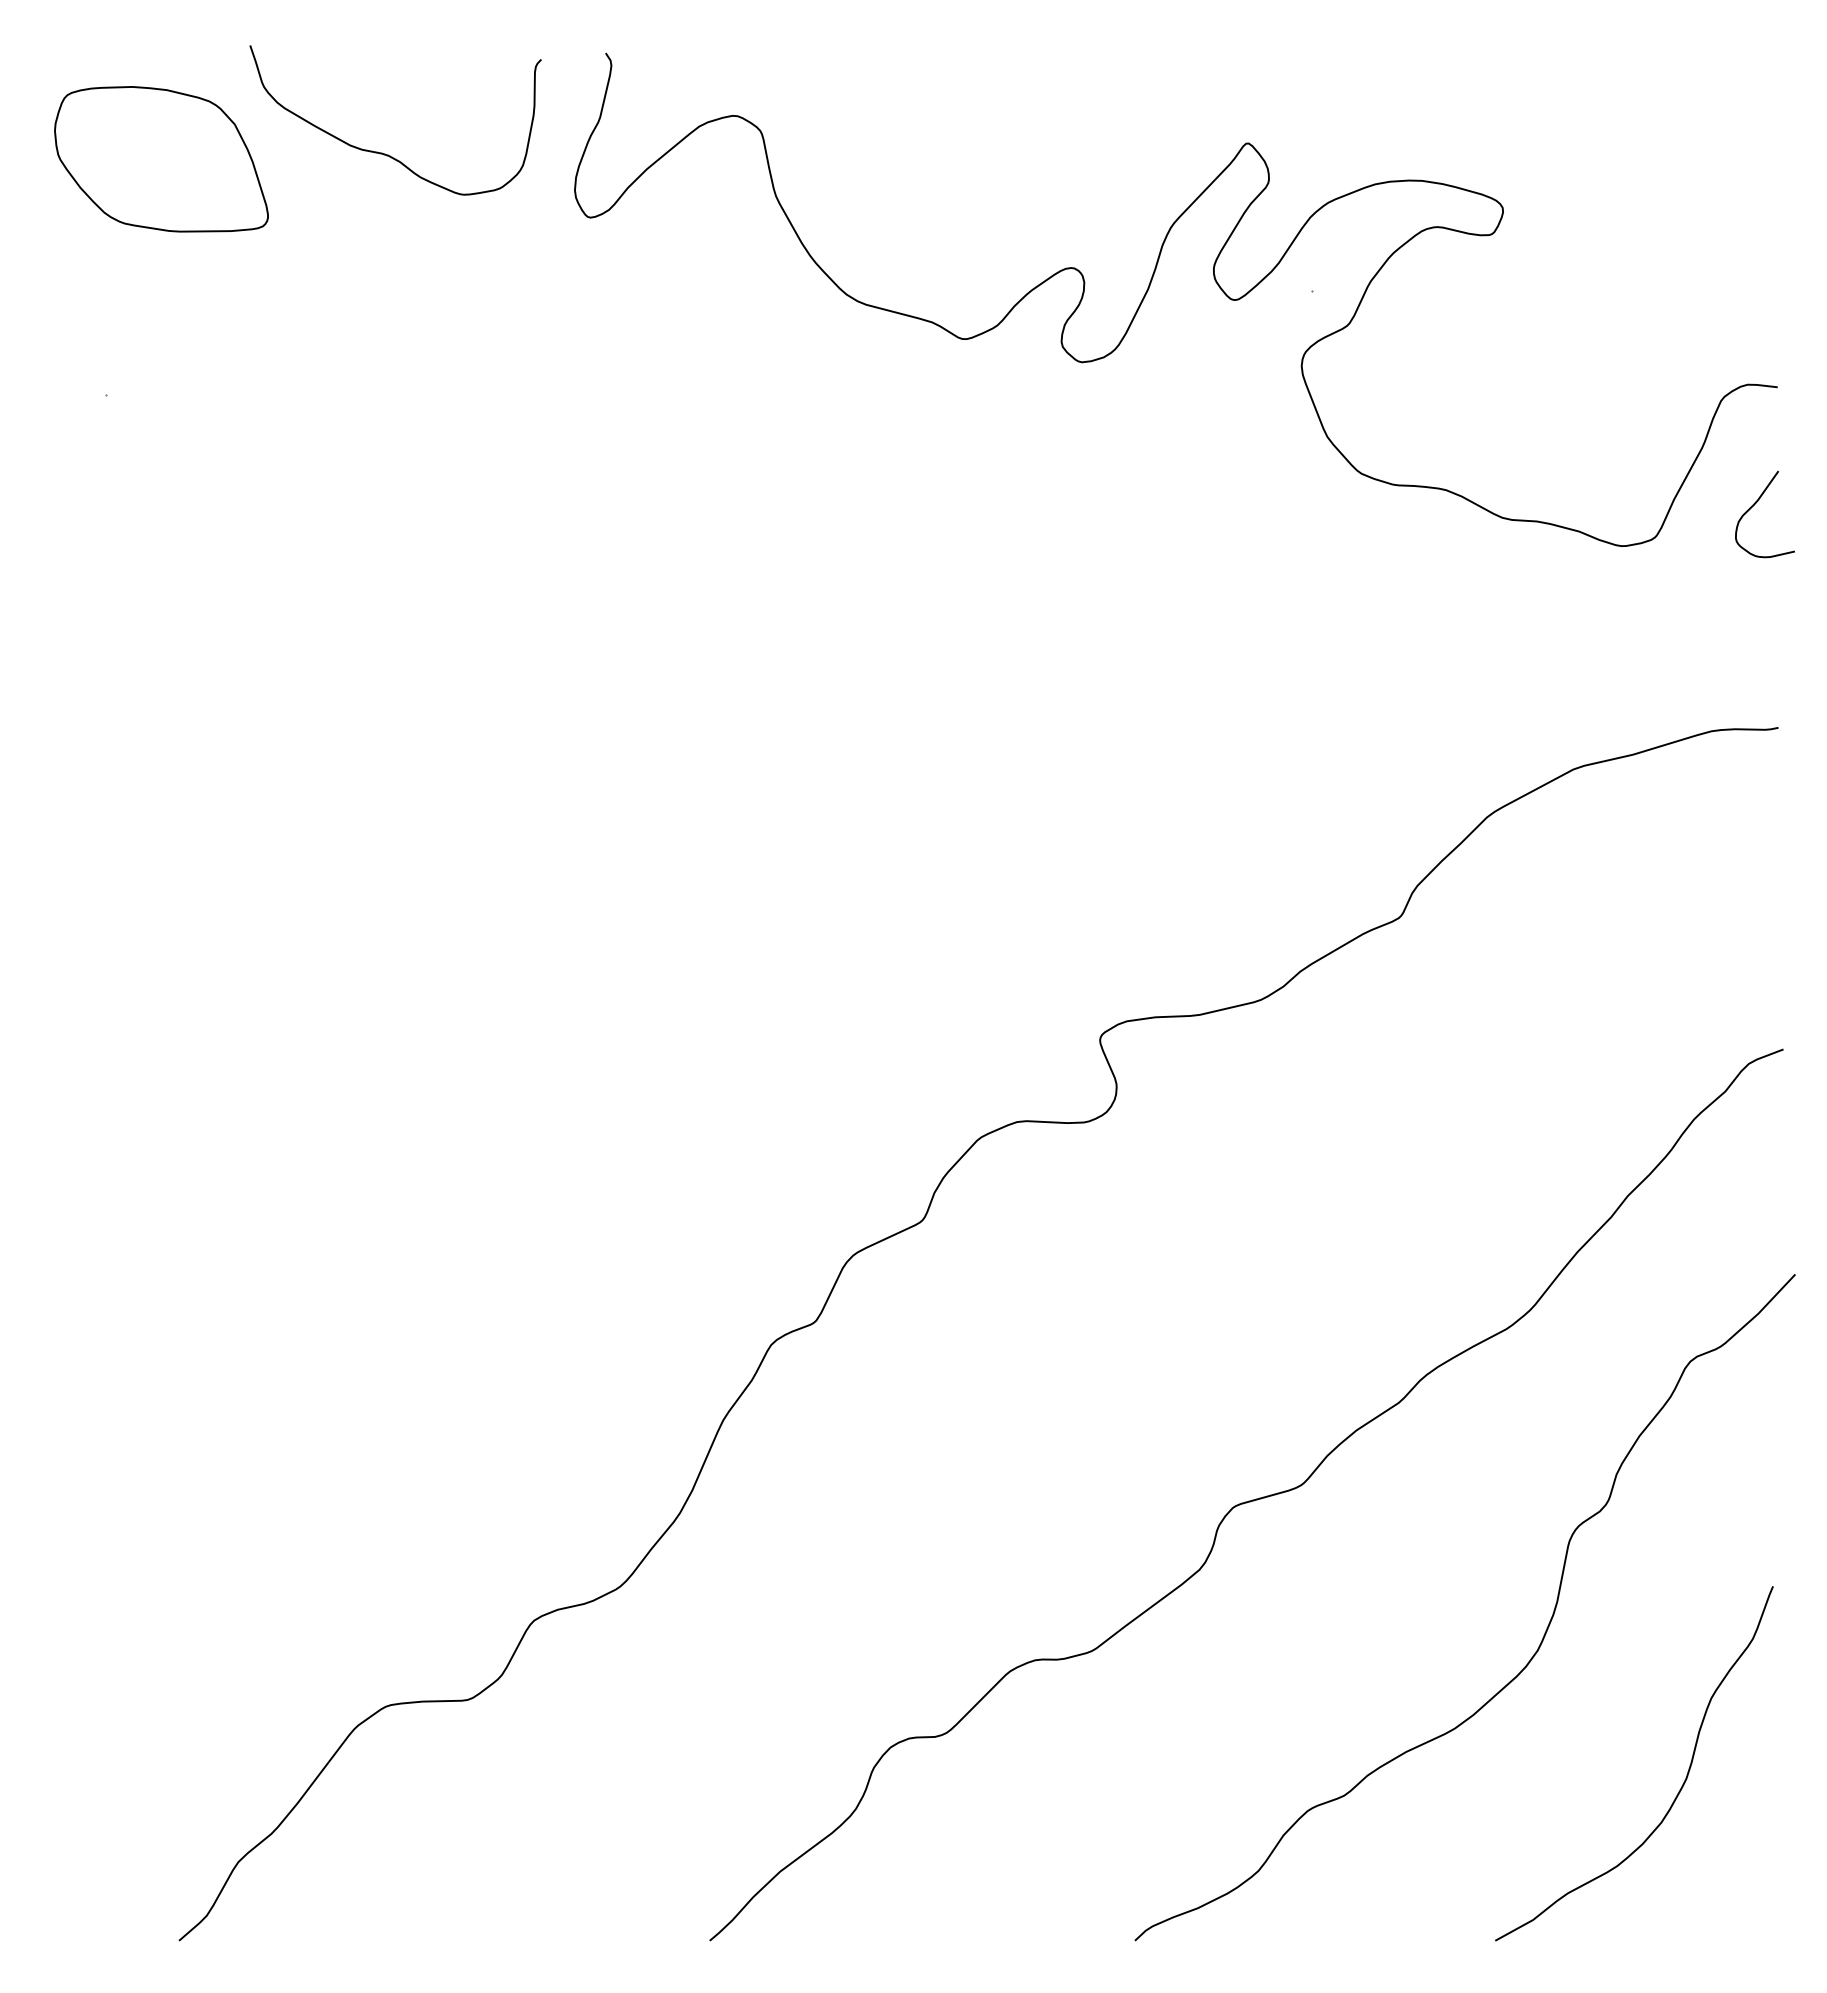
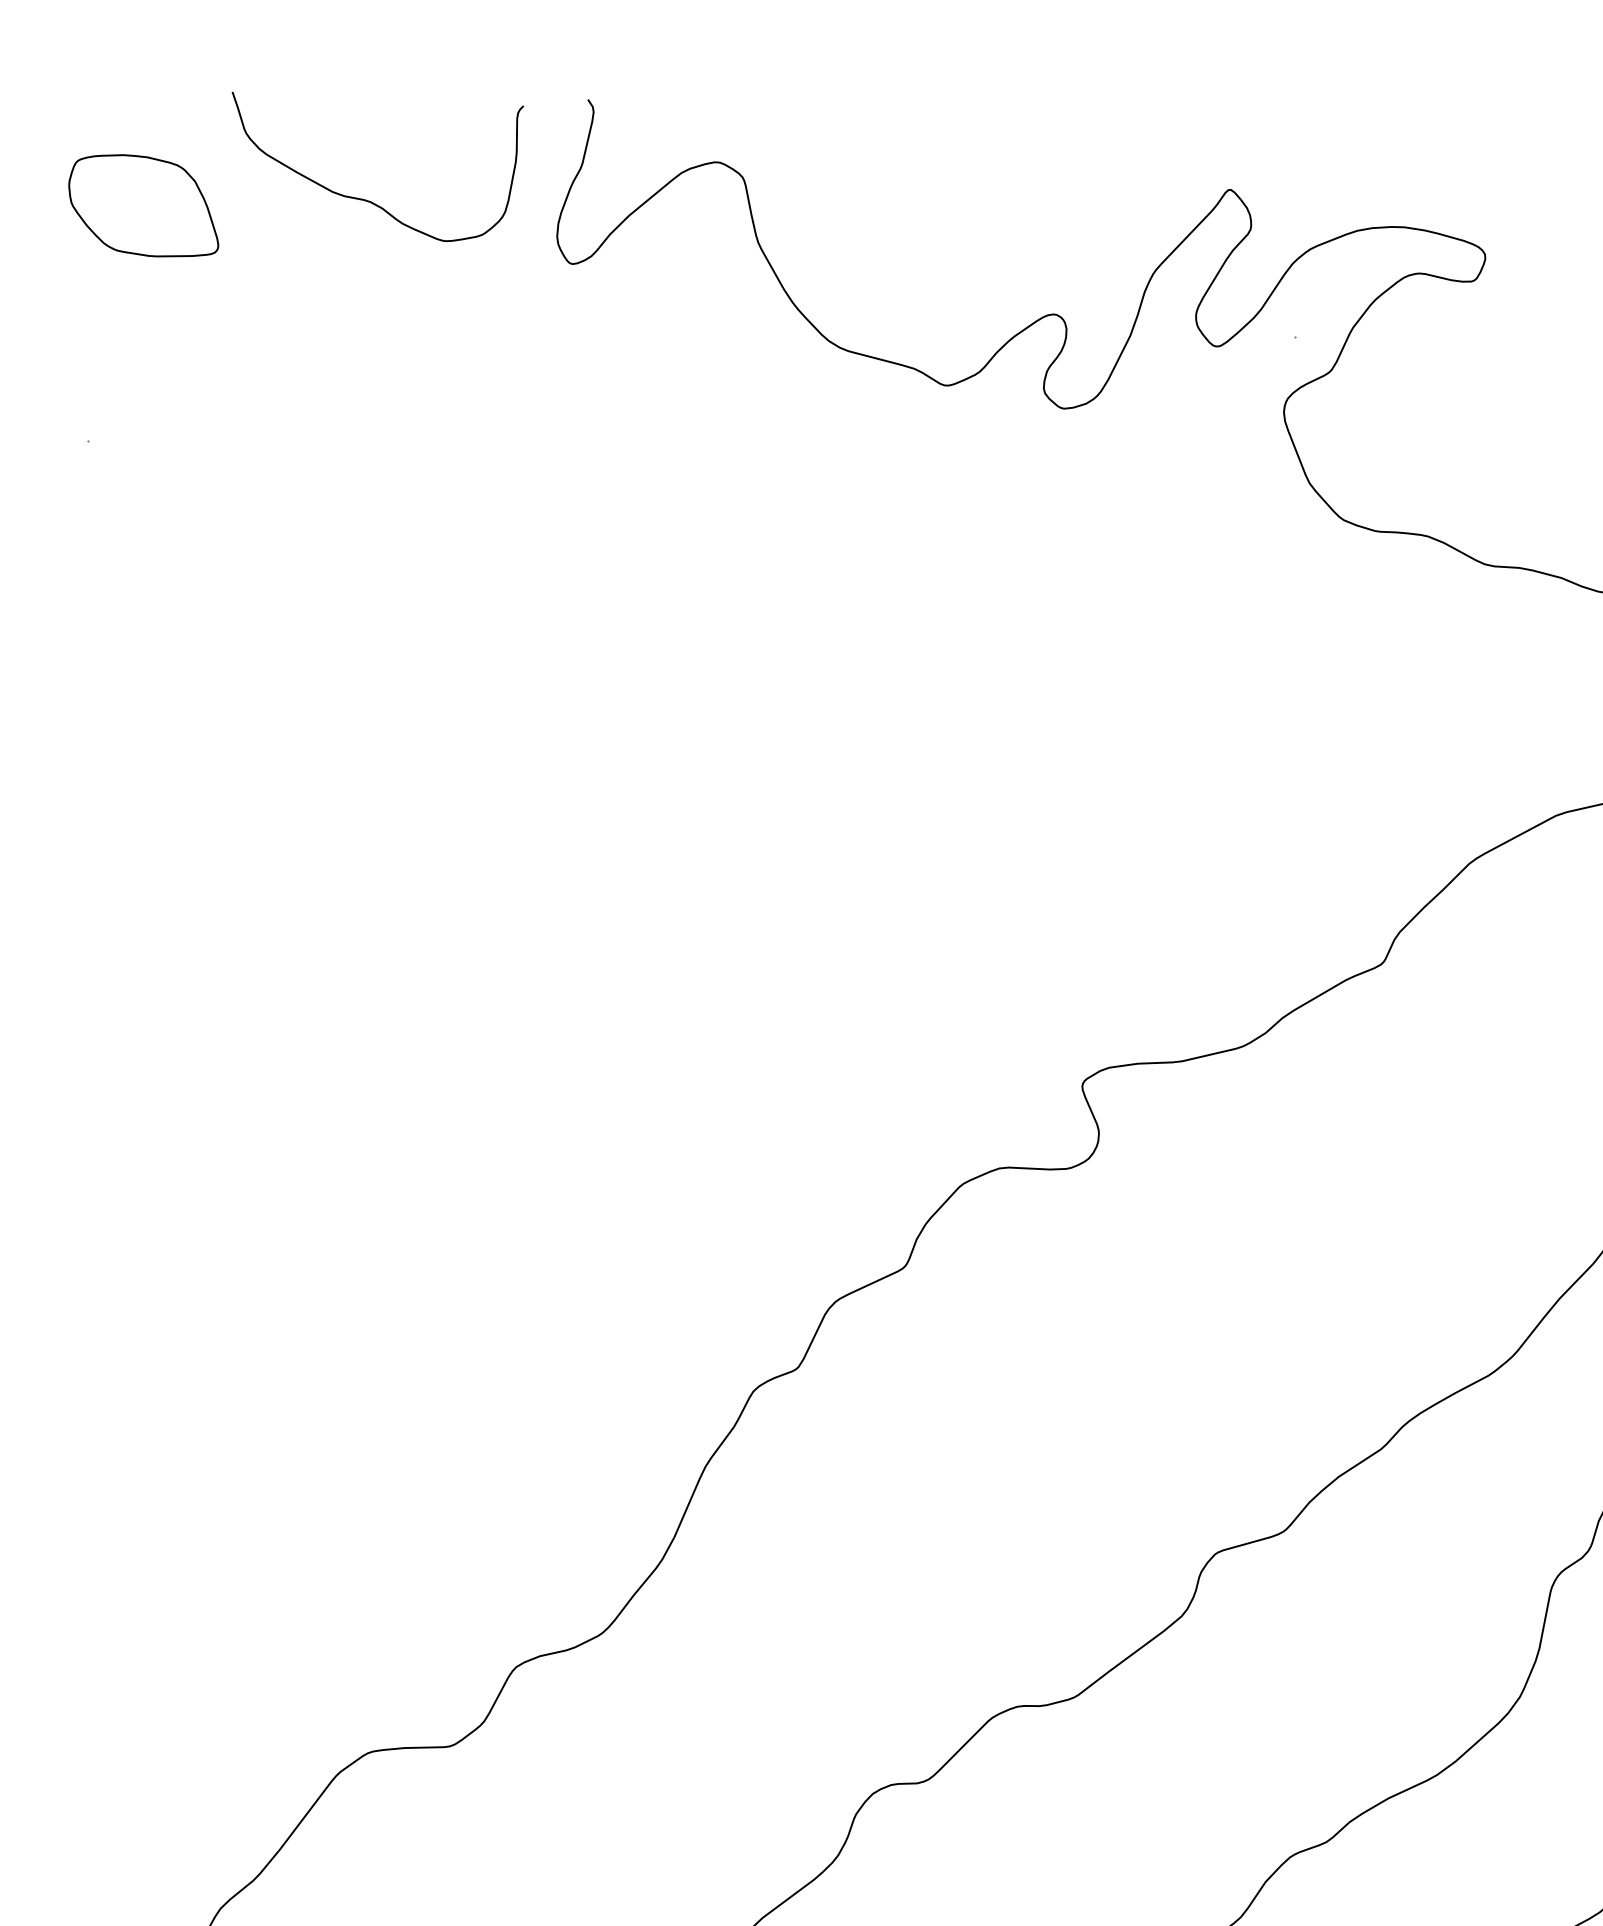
part: (161, 159) -> (143, 205), size x0.7

